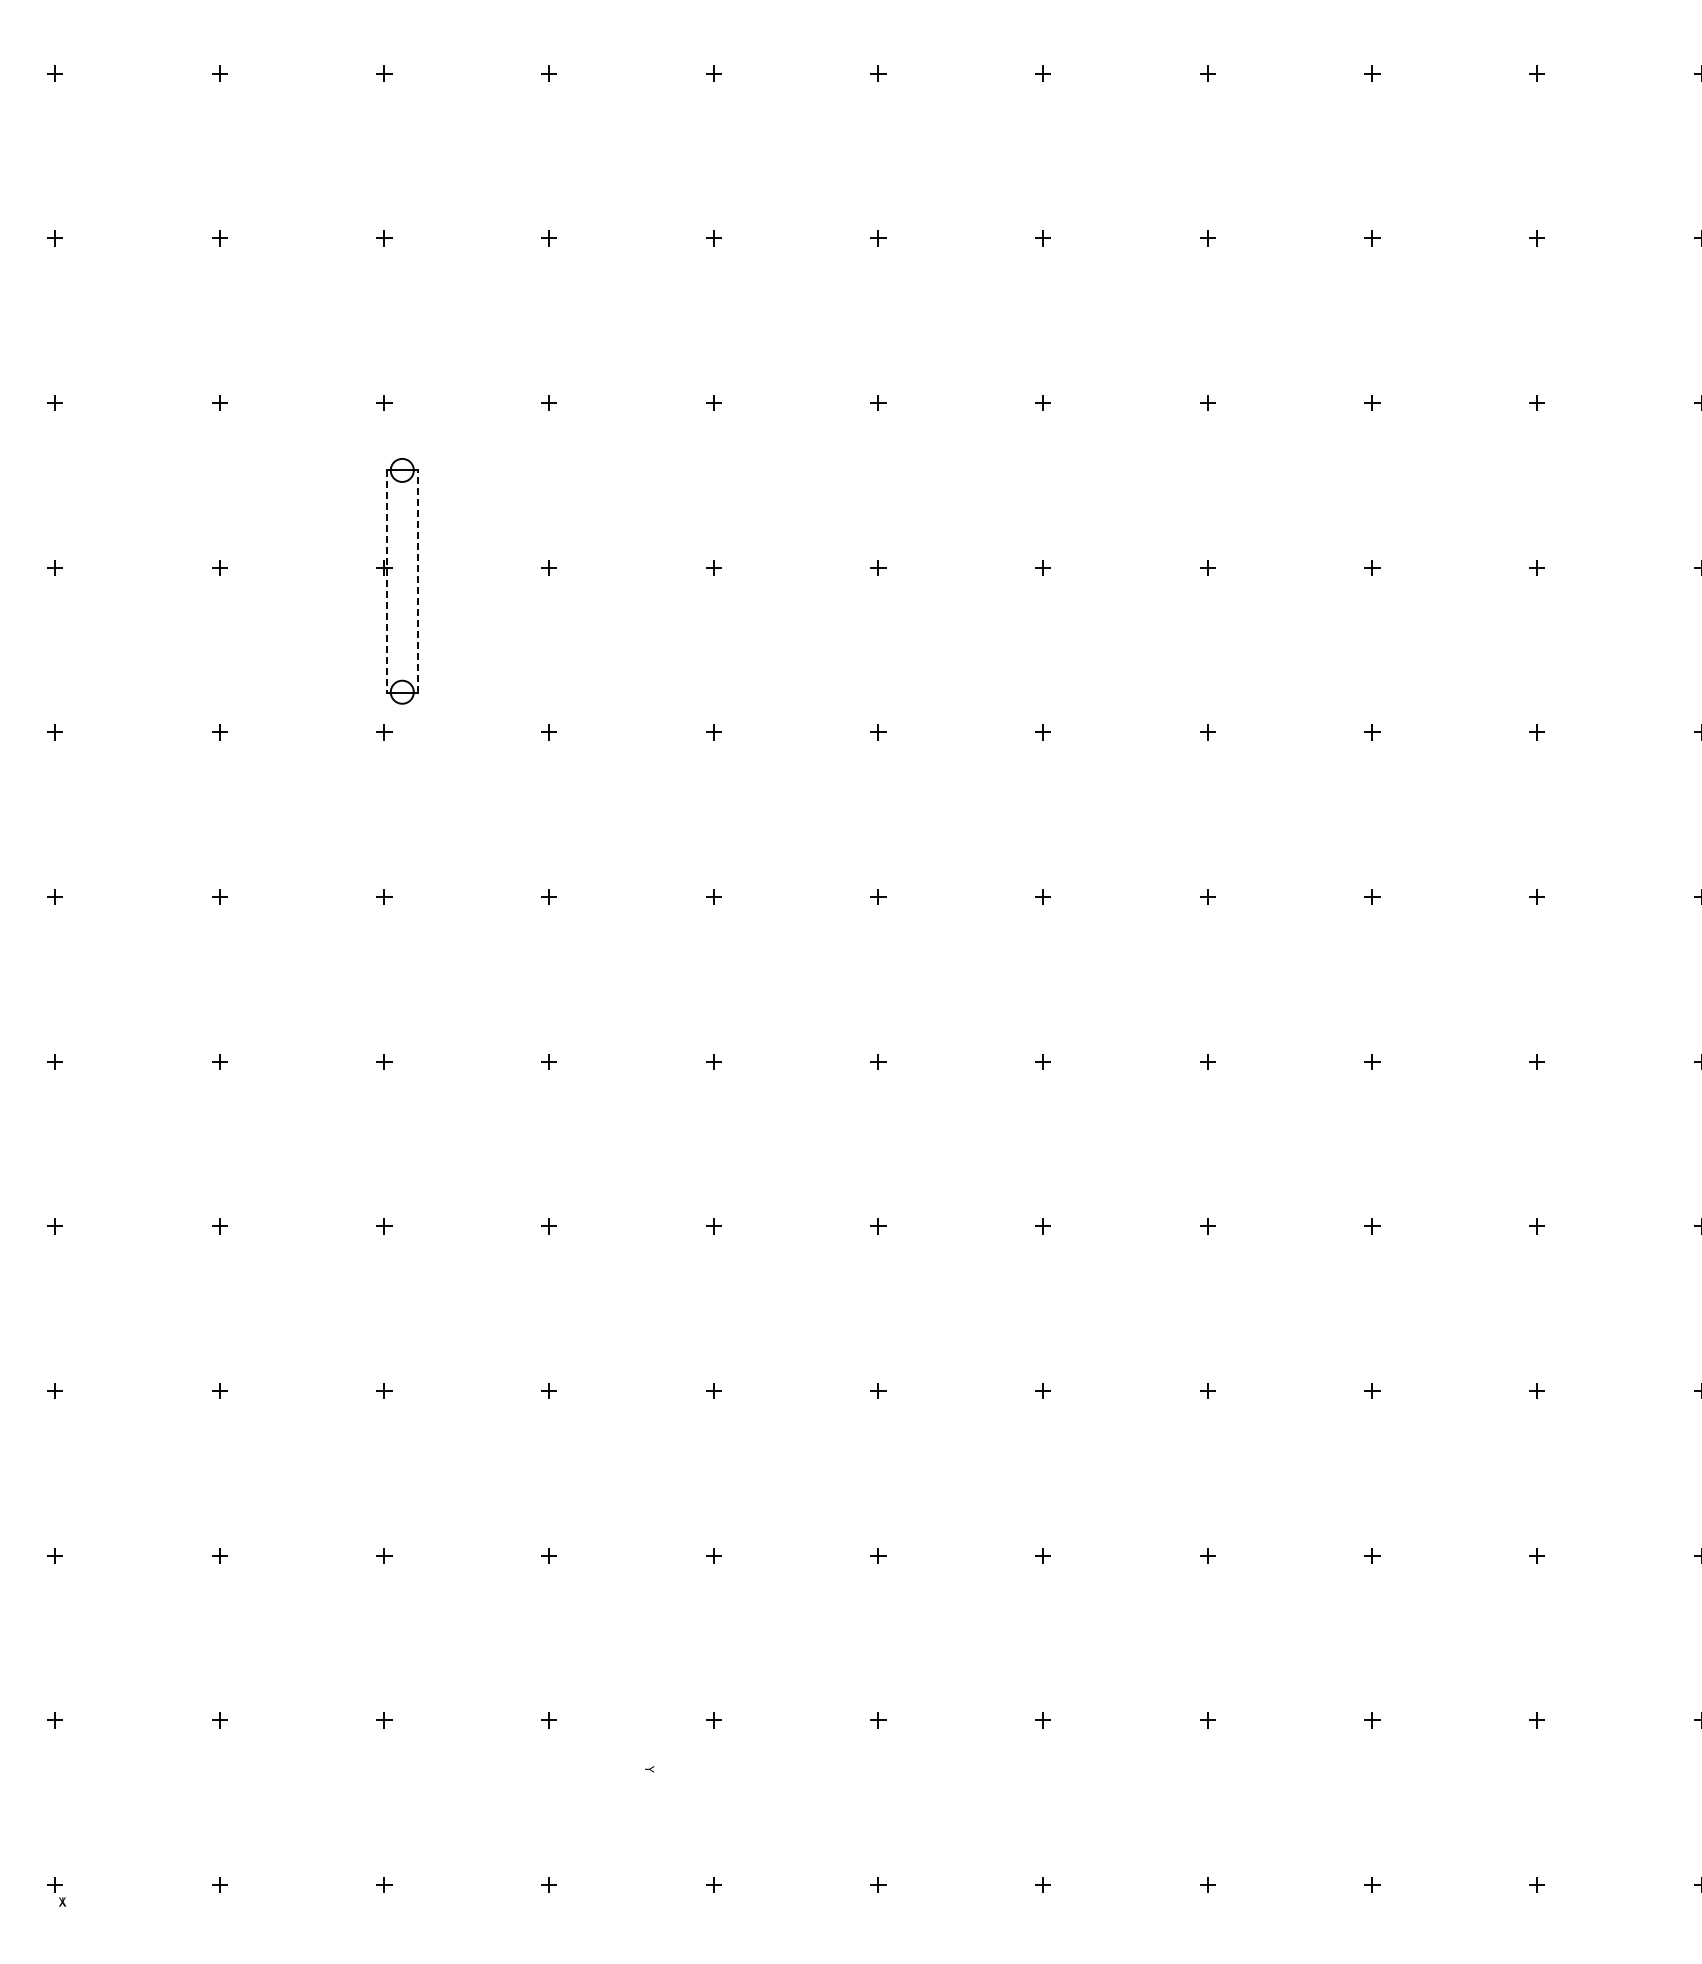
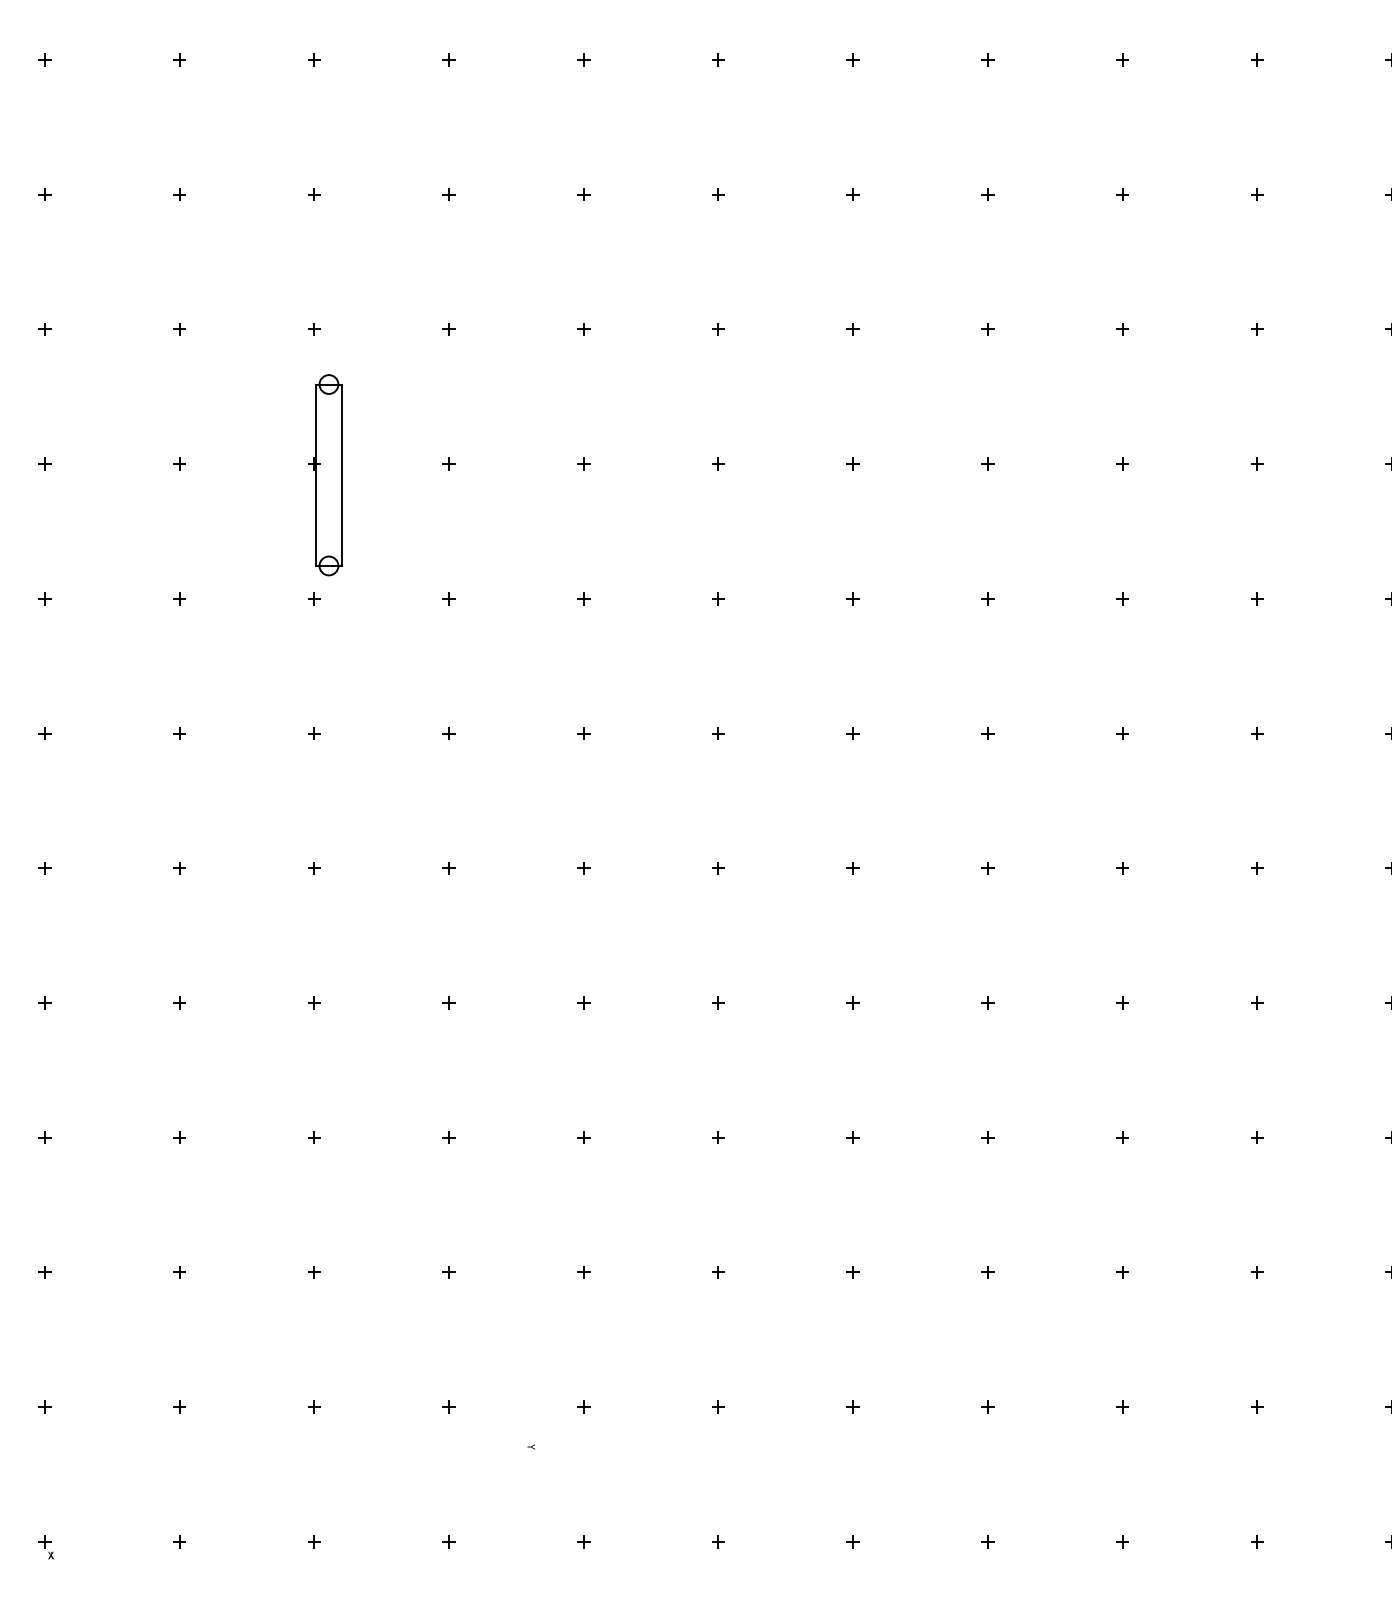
line: (417, 581) -> (341, 475), dashed -> solid
line: (386, 582) -> (316, 476), dashed -> solid

